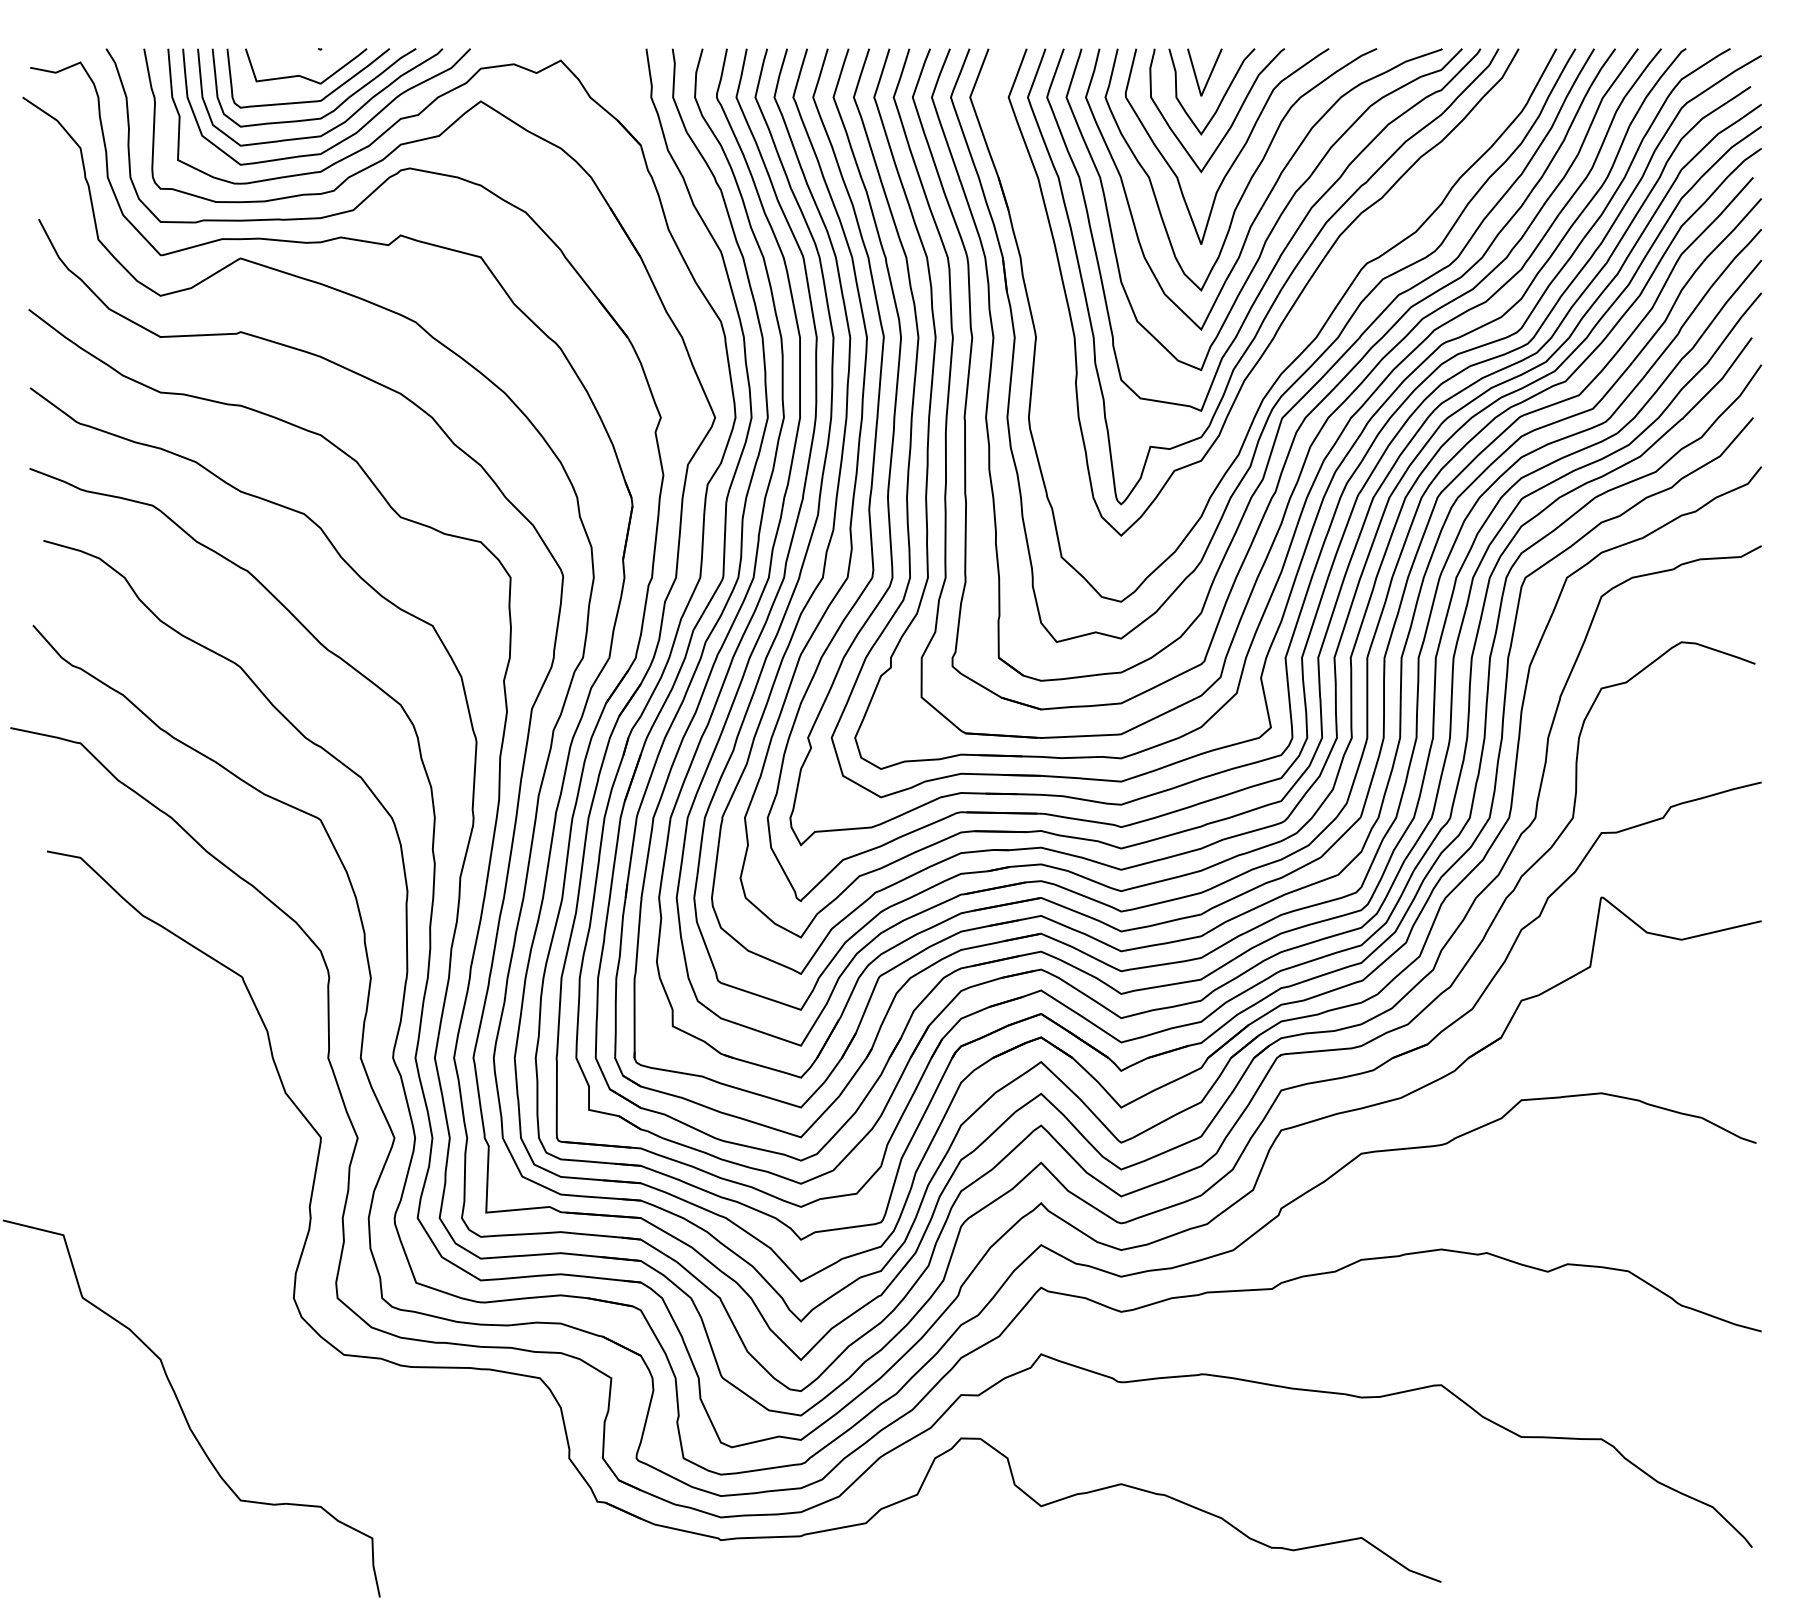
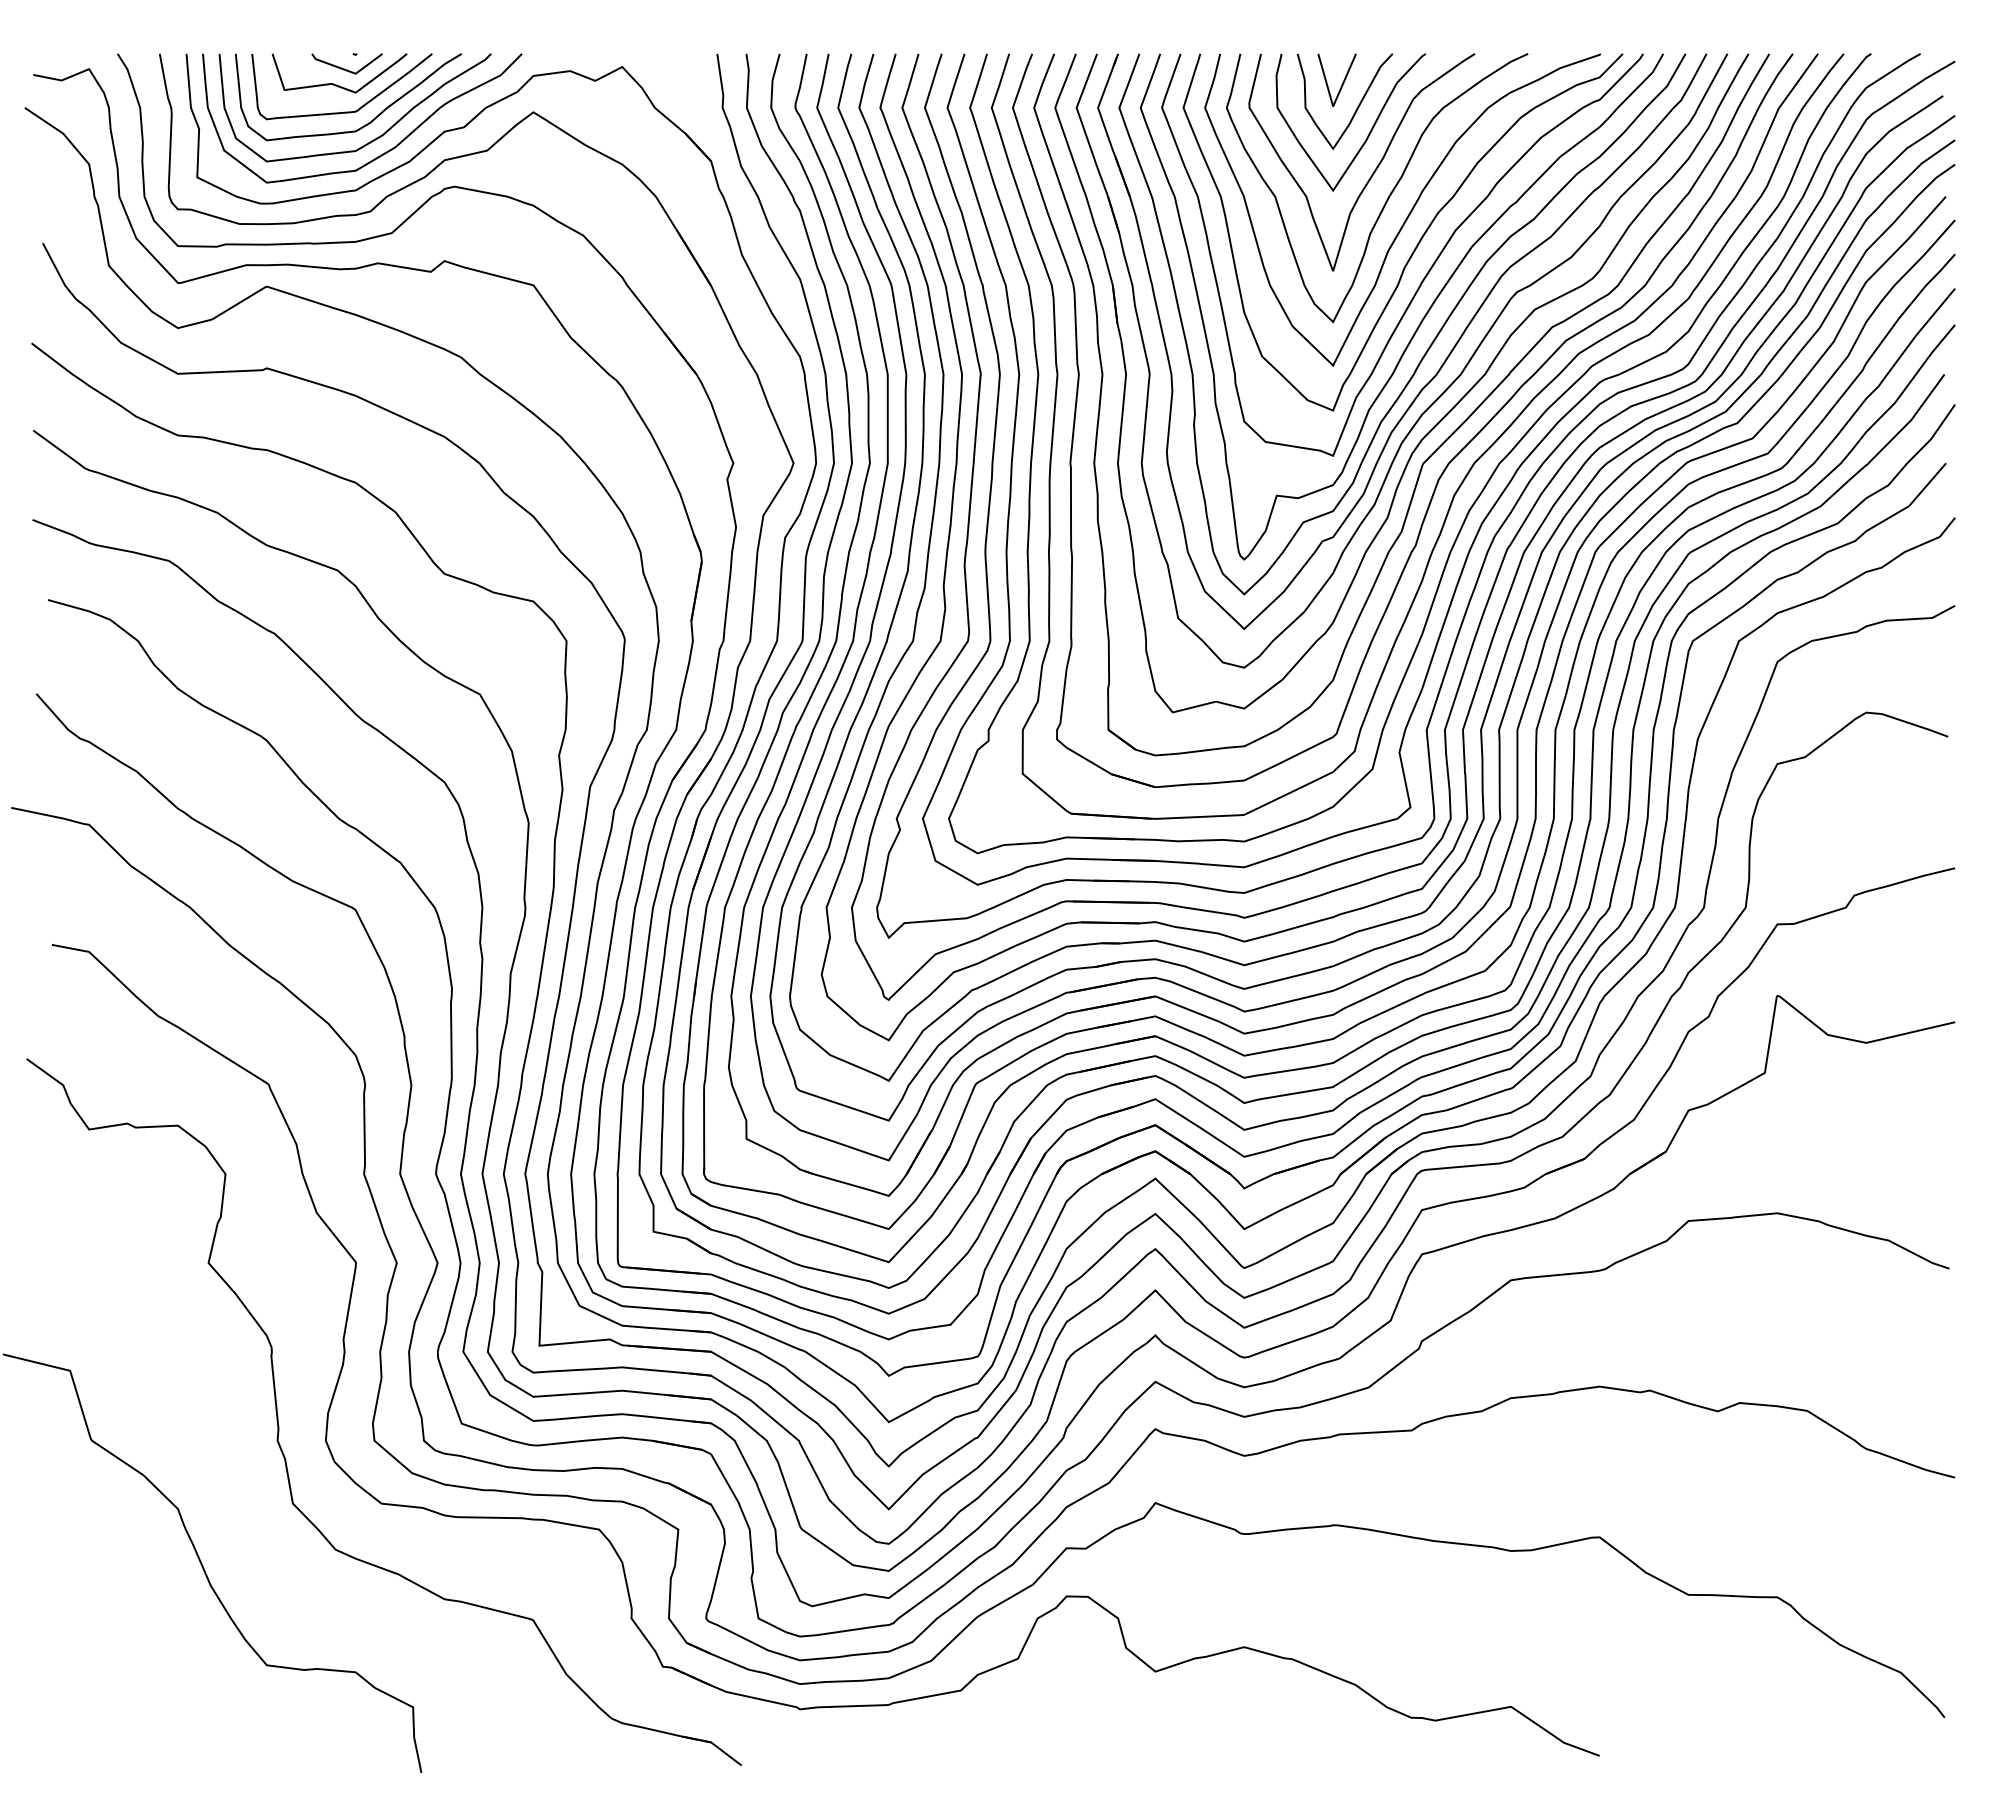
line: (310, 61) -> (344, 68), added
part: (1297, 330) -> (1440, 366), added
part: (252, 1284) -> (279, 1425), added

